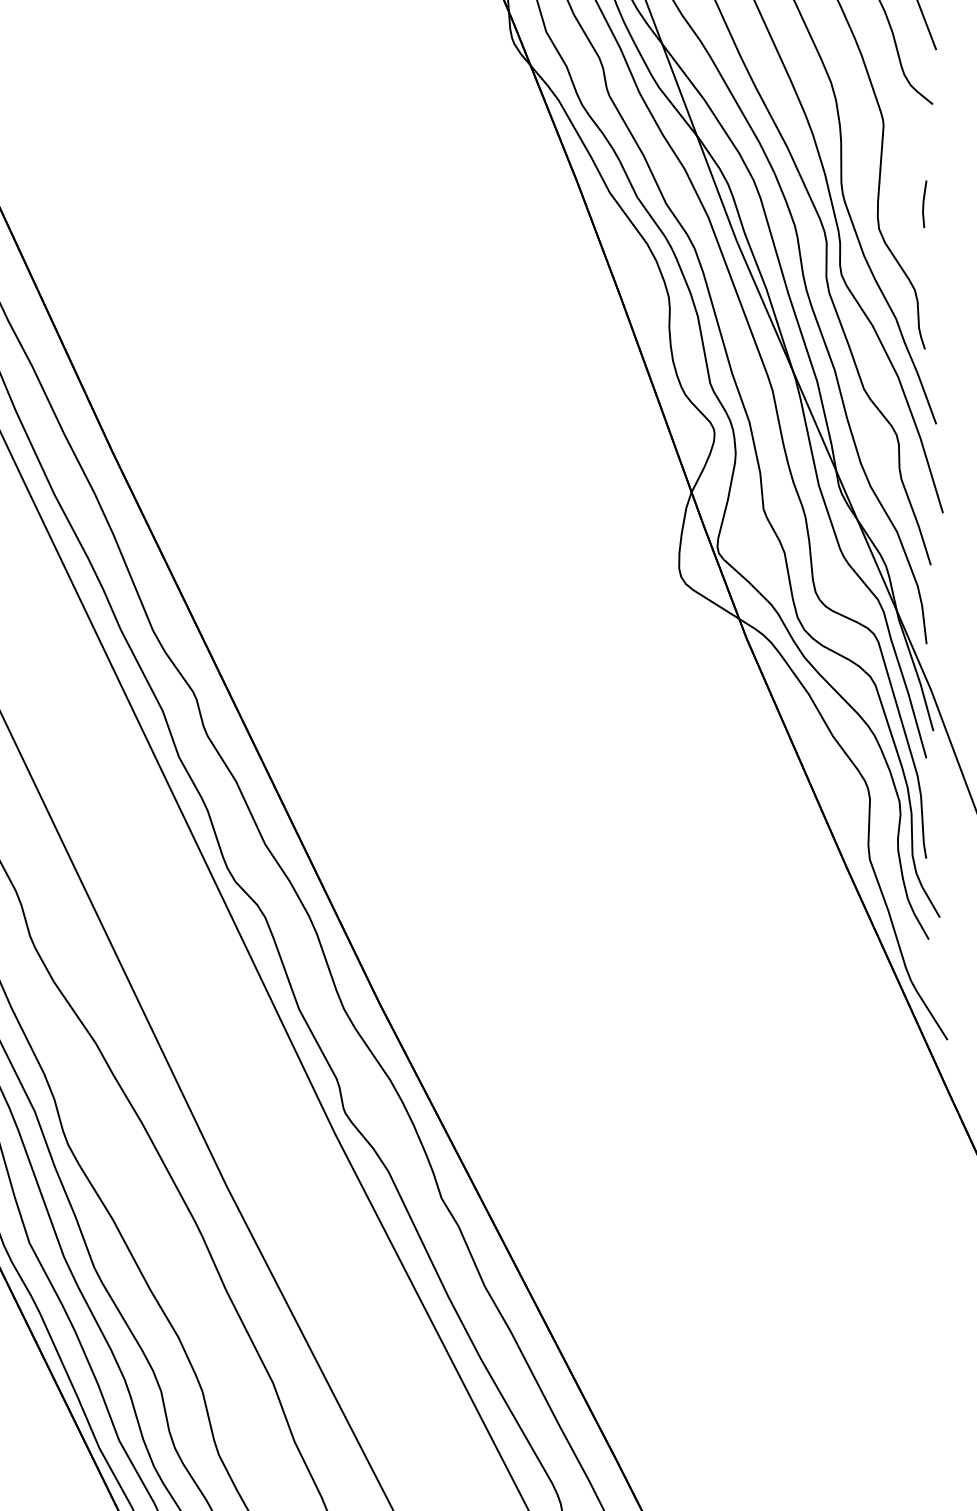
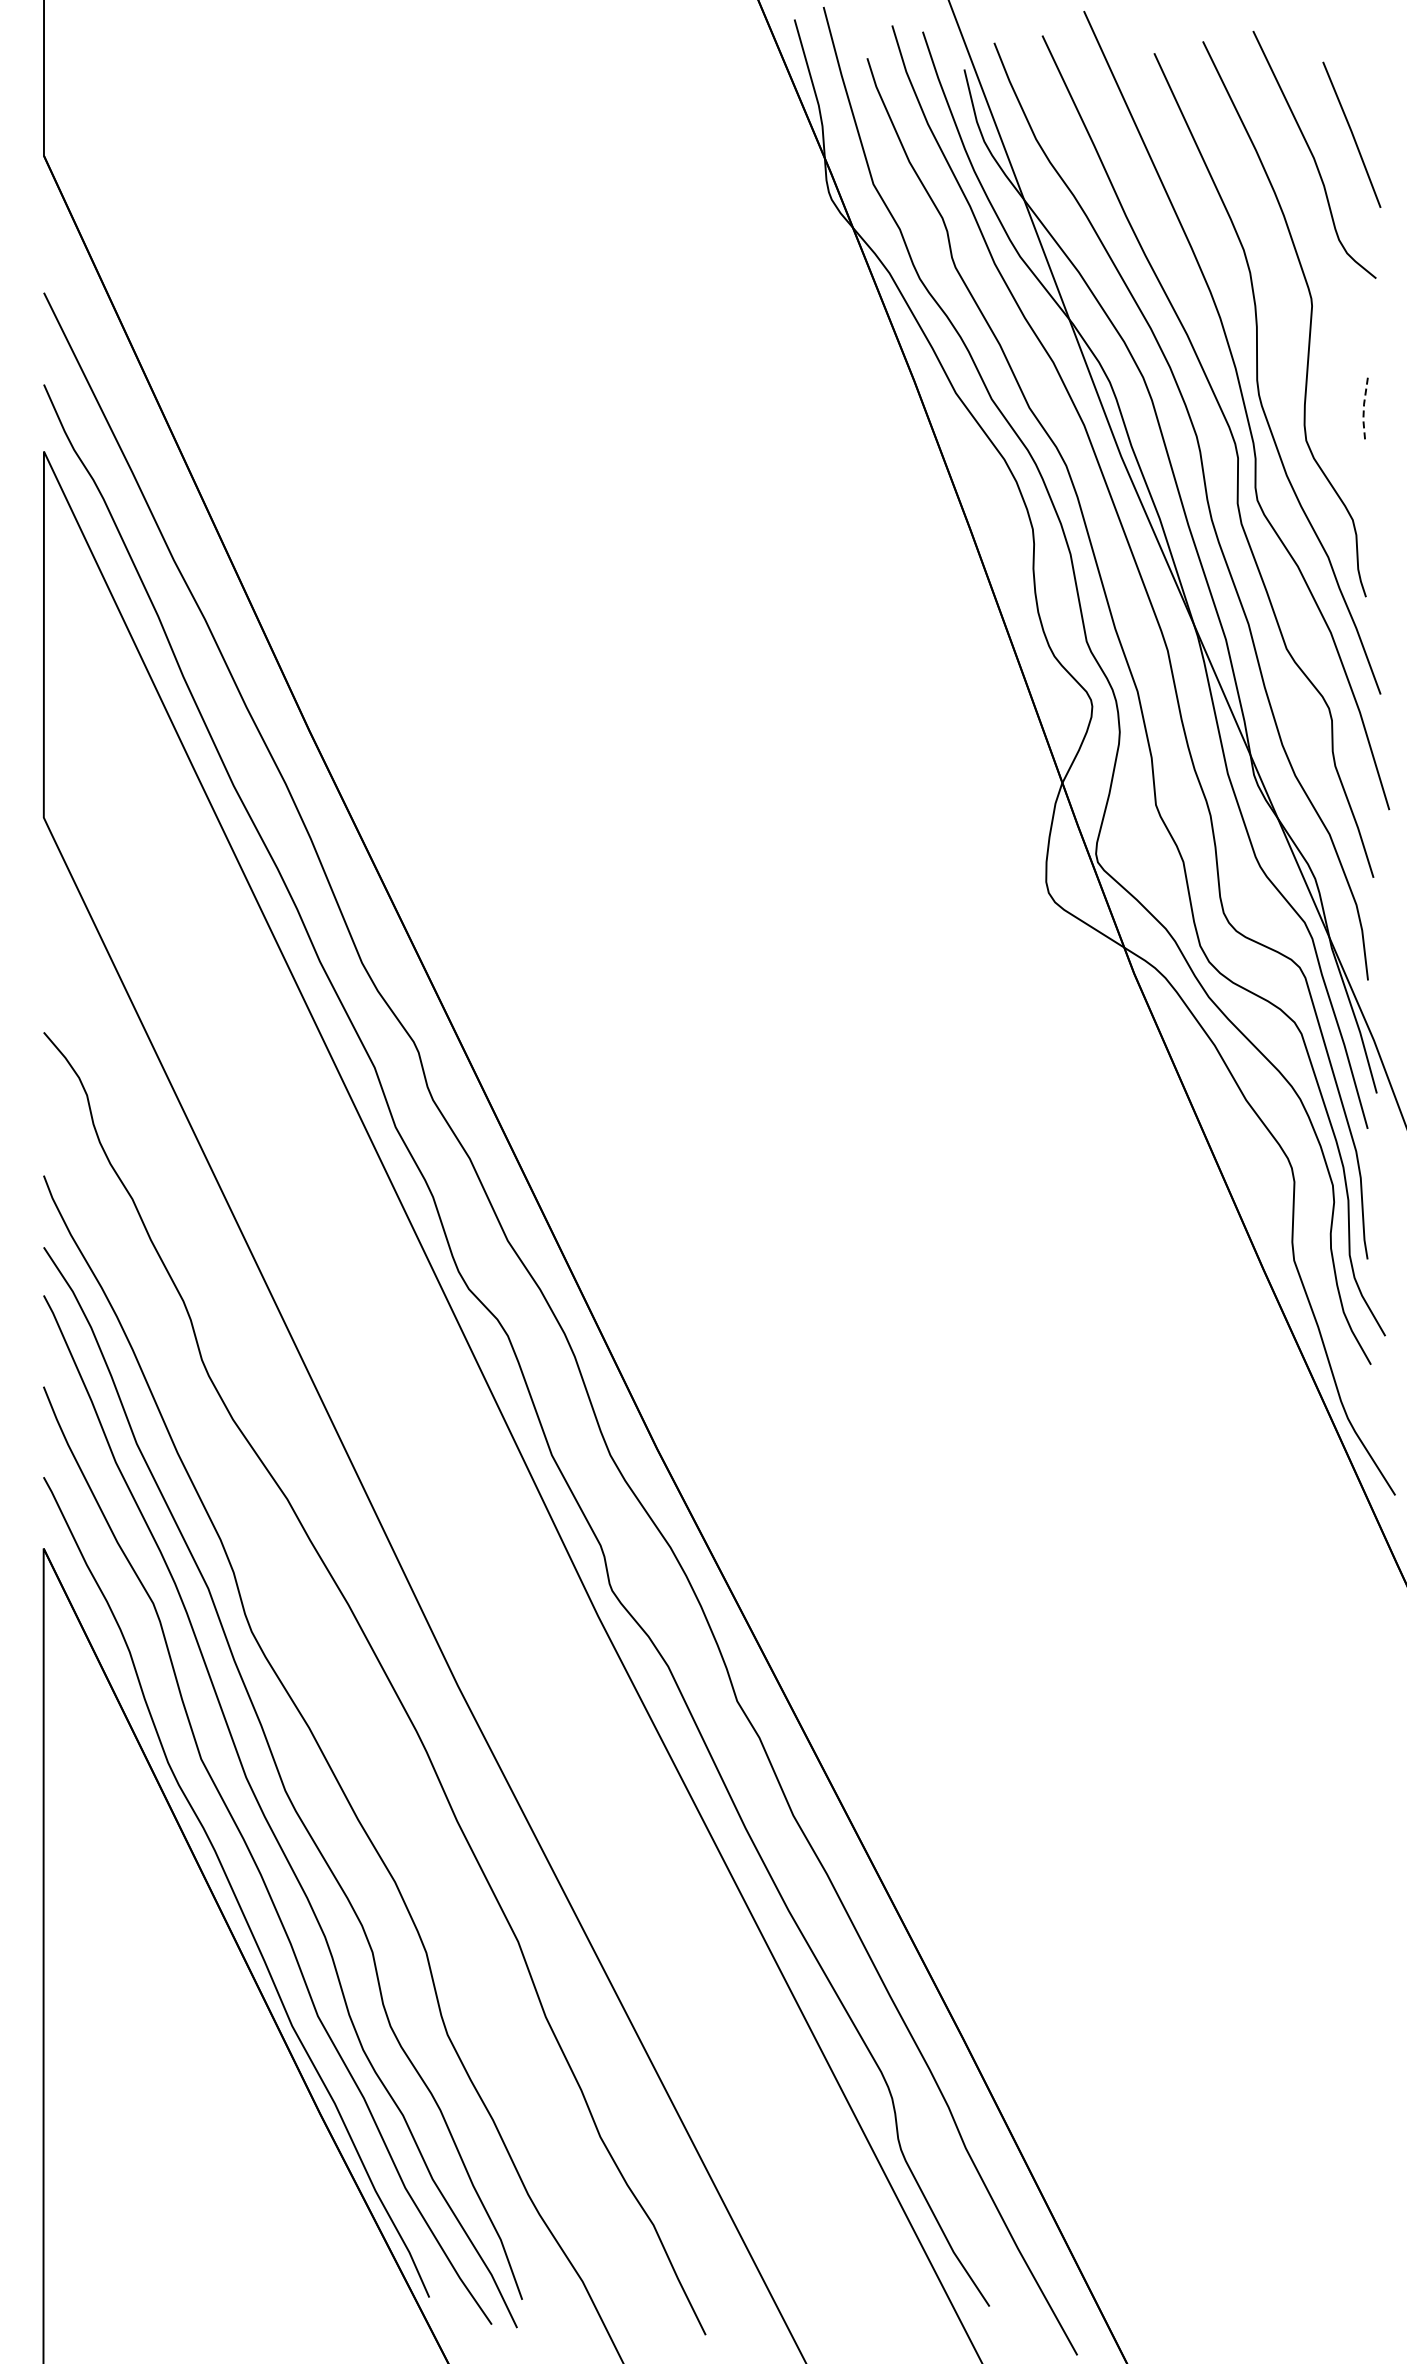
line: (923, 204) -> (1363, 408), solid -> dashed

